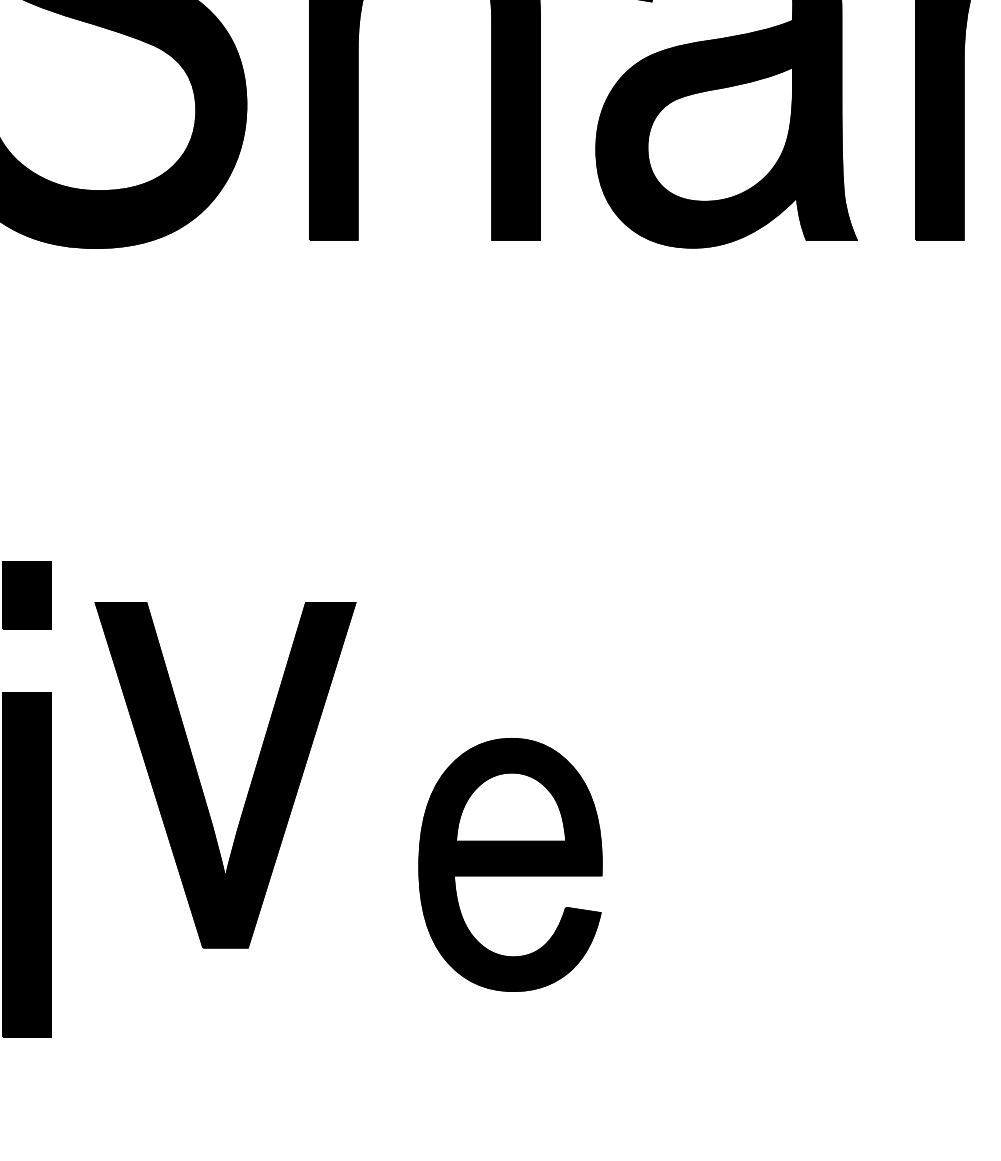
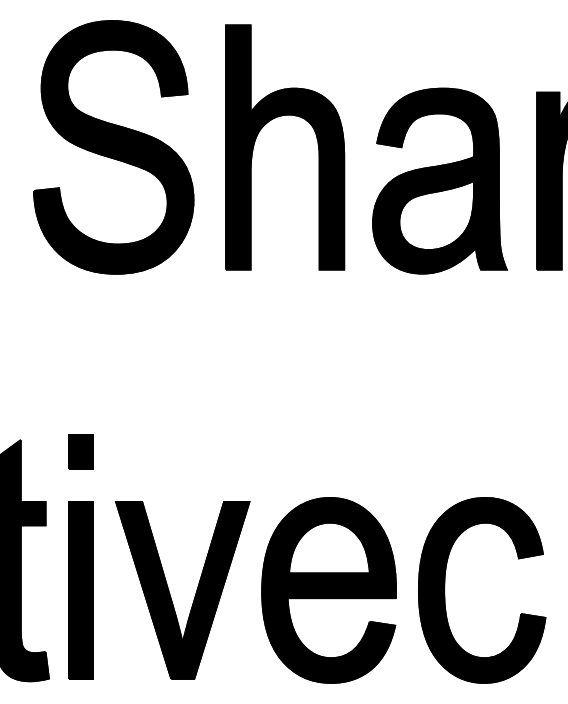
part: (201, 781) -> (170, 593), moved
part: (509, 865) -> (328, 590), size x1.43
part: (737, 870) -> (445, 593), added

